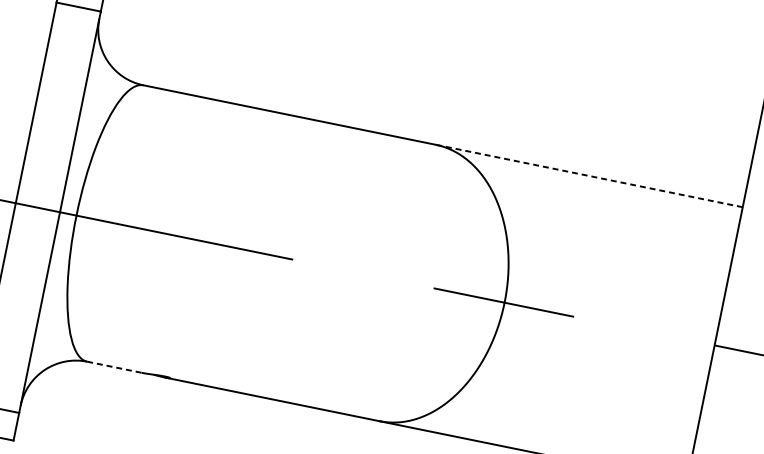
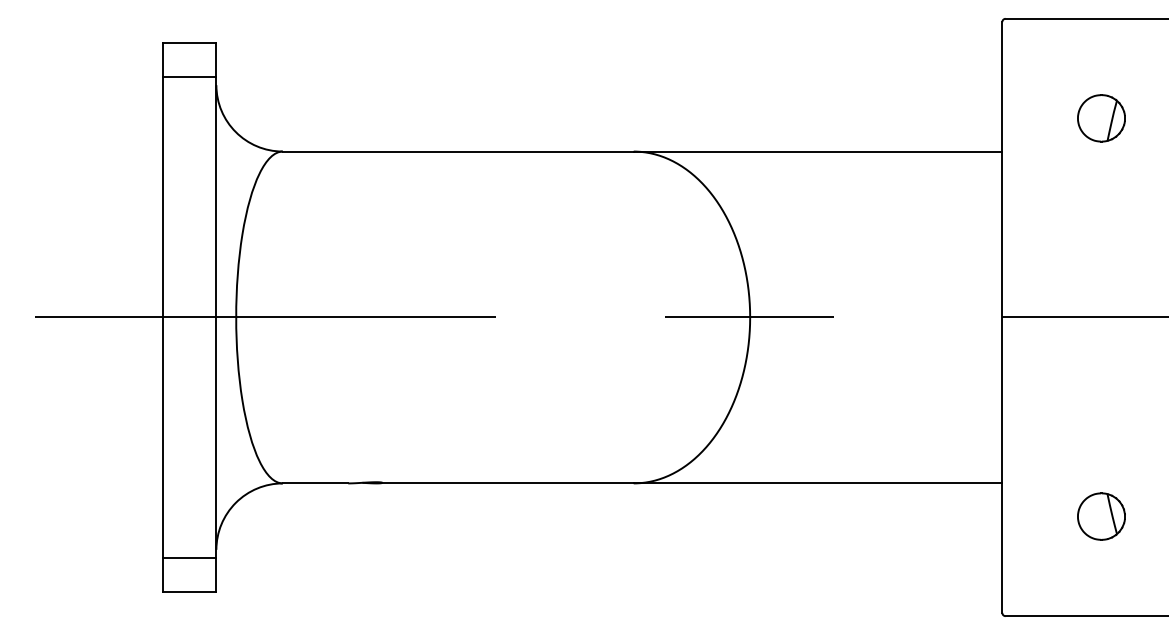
line: (588, 175) -> (817, 151), dashed -> solid
line: (114, 367) -> (315, 483), dashed -> solid

